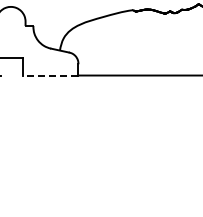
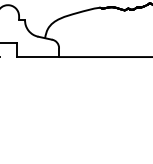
line: (50, 75) -> (37, 57), dashed -> solid

